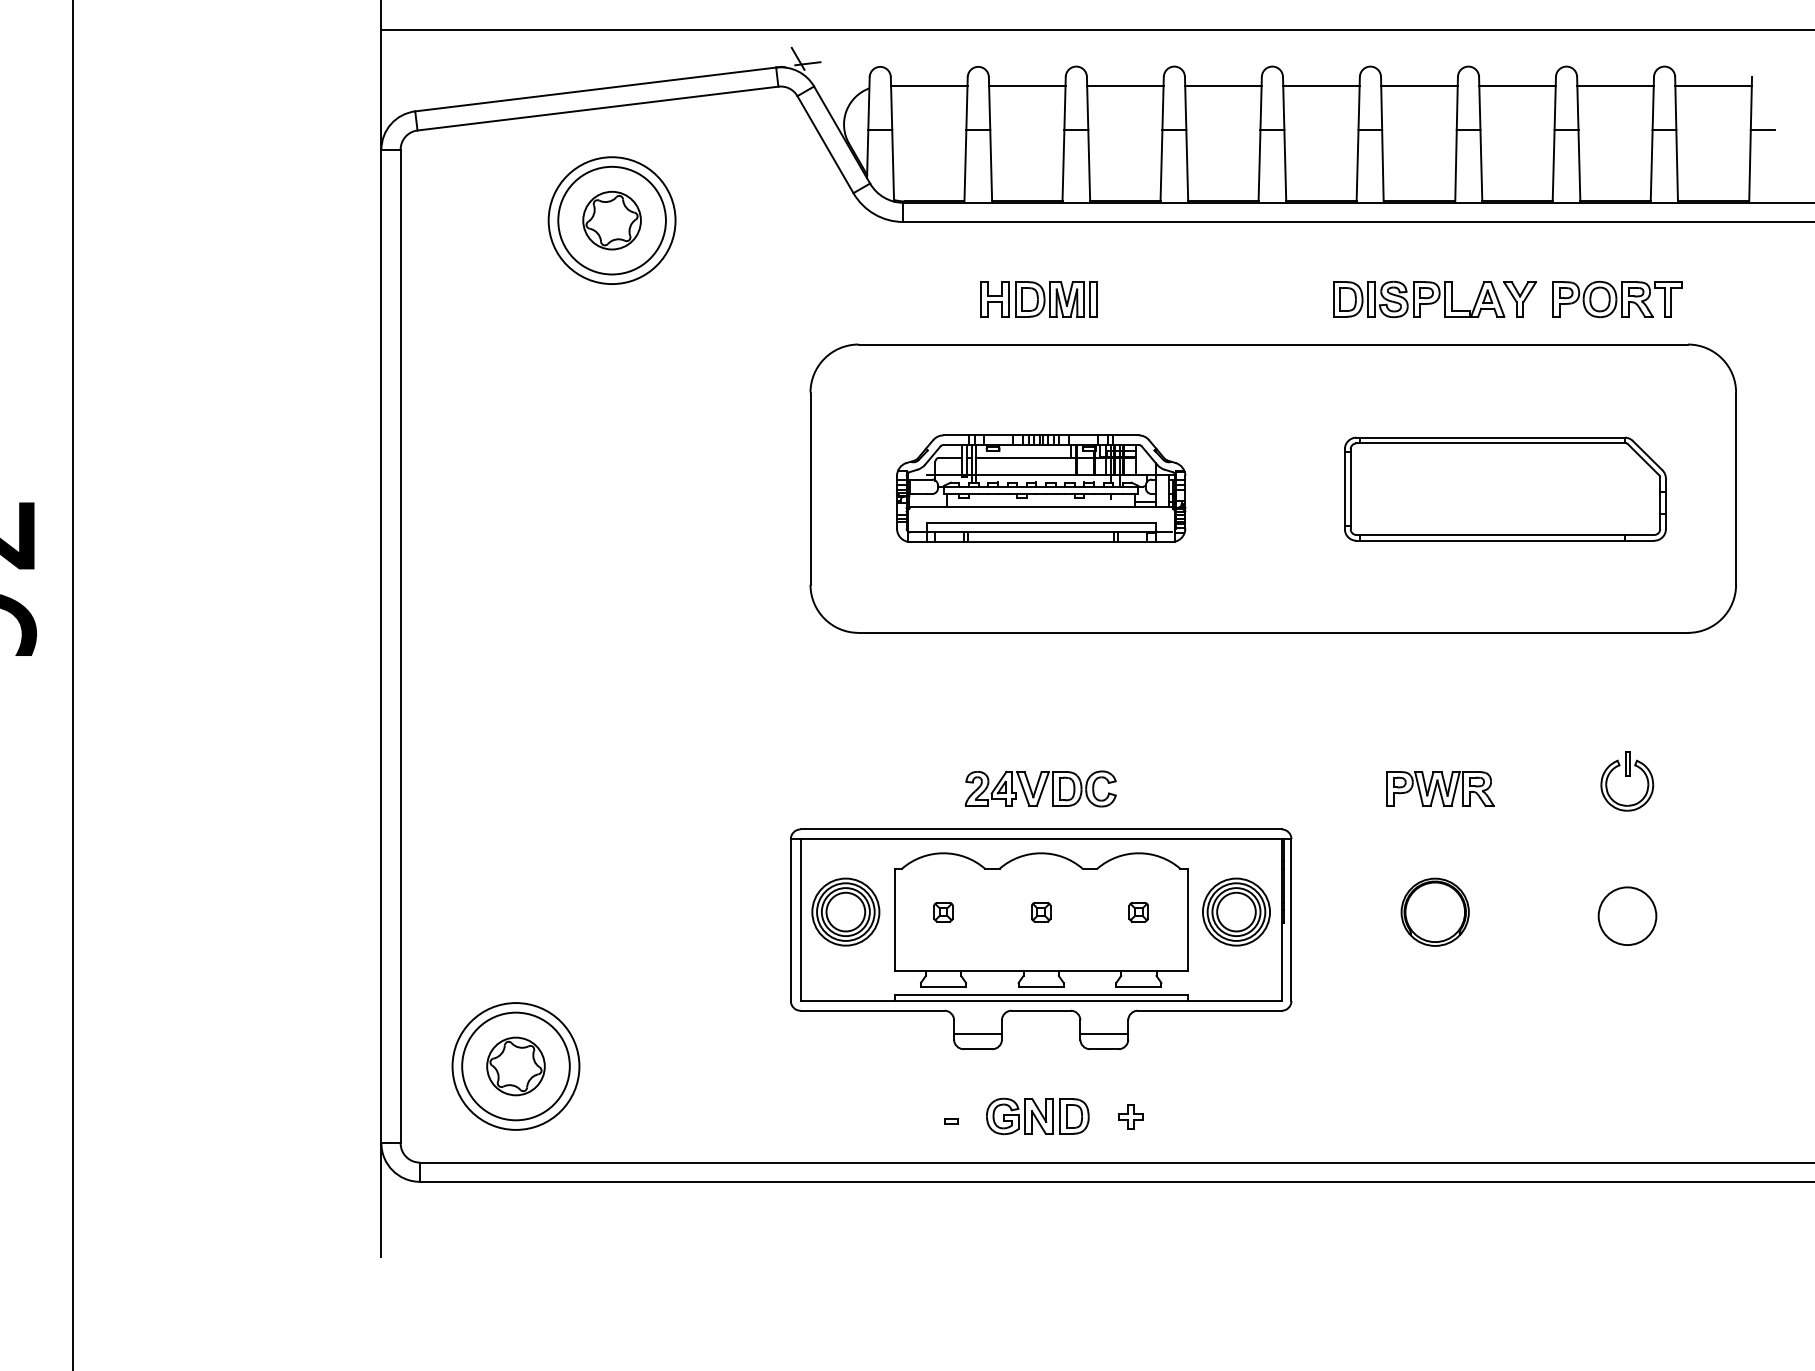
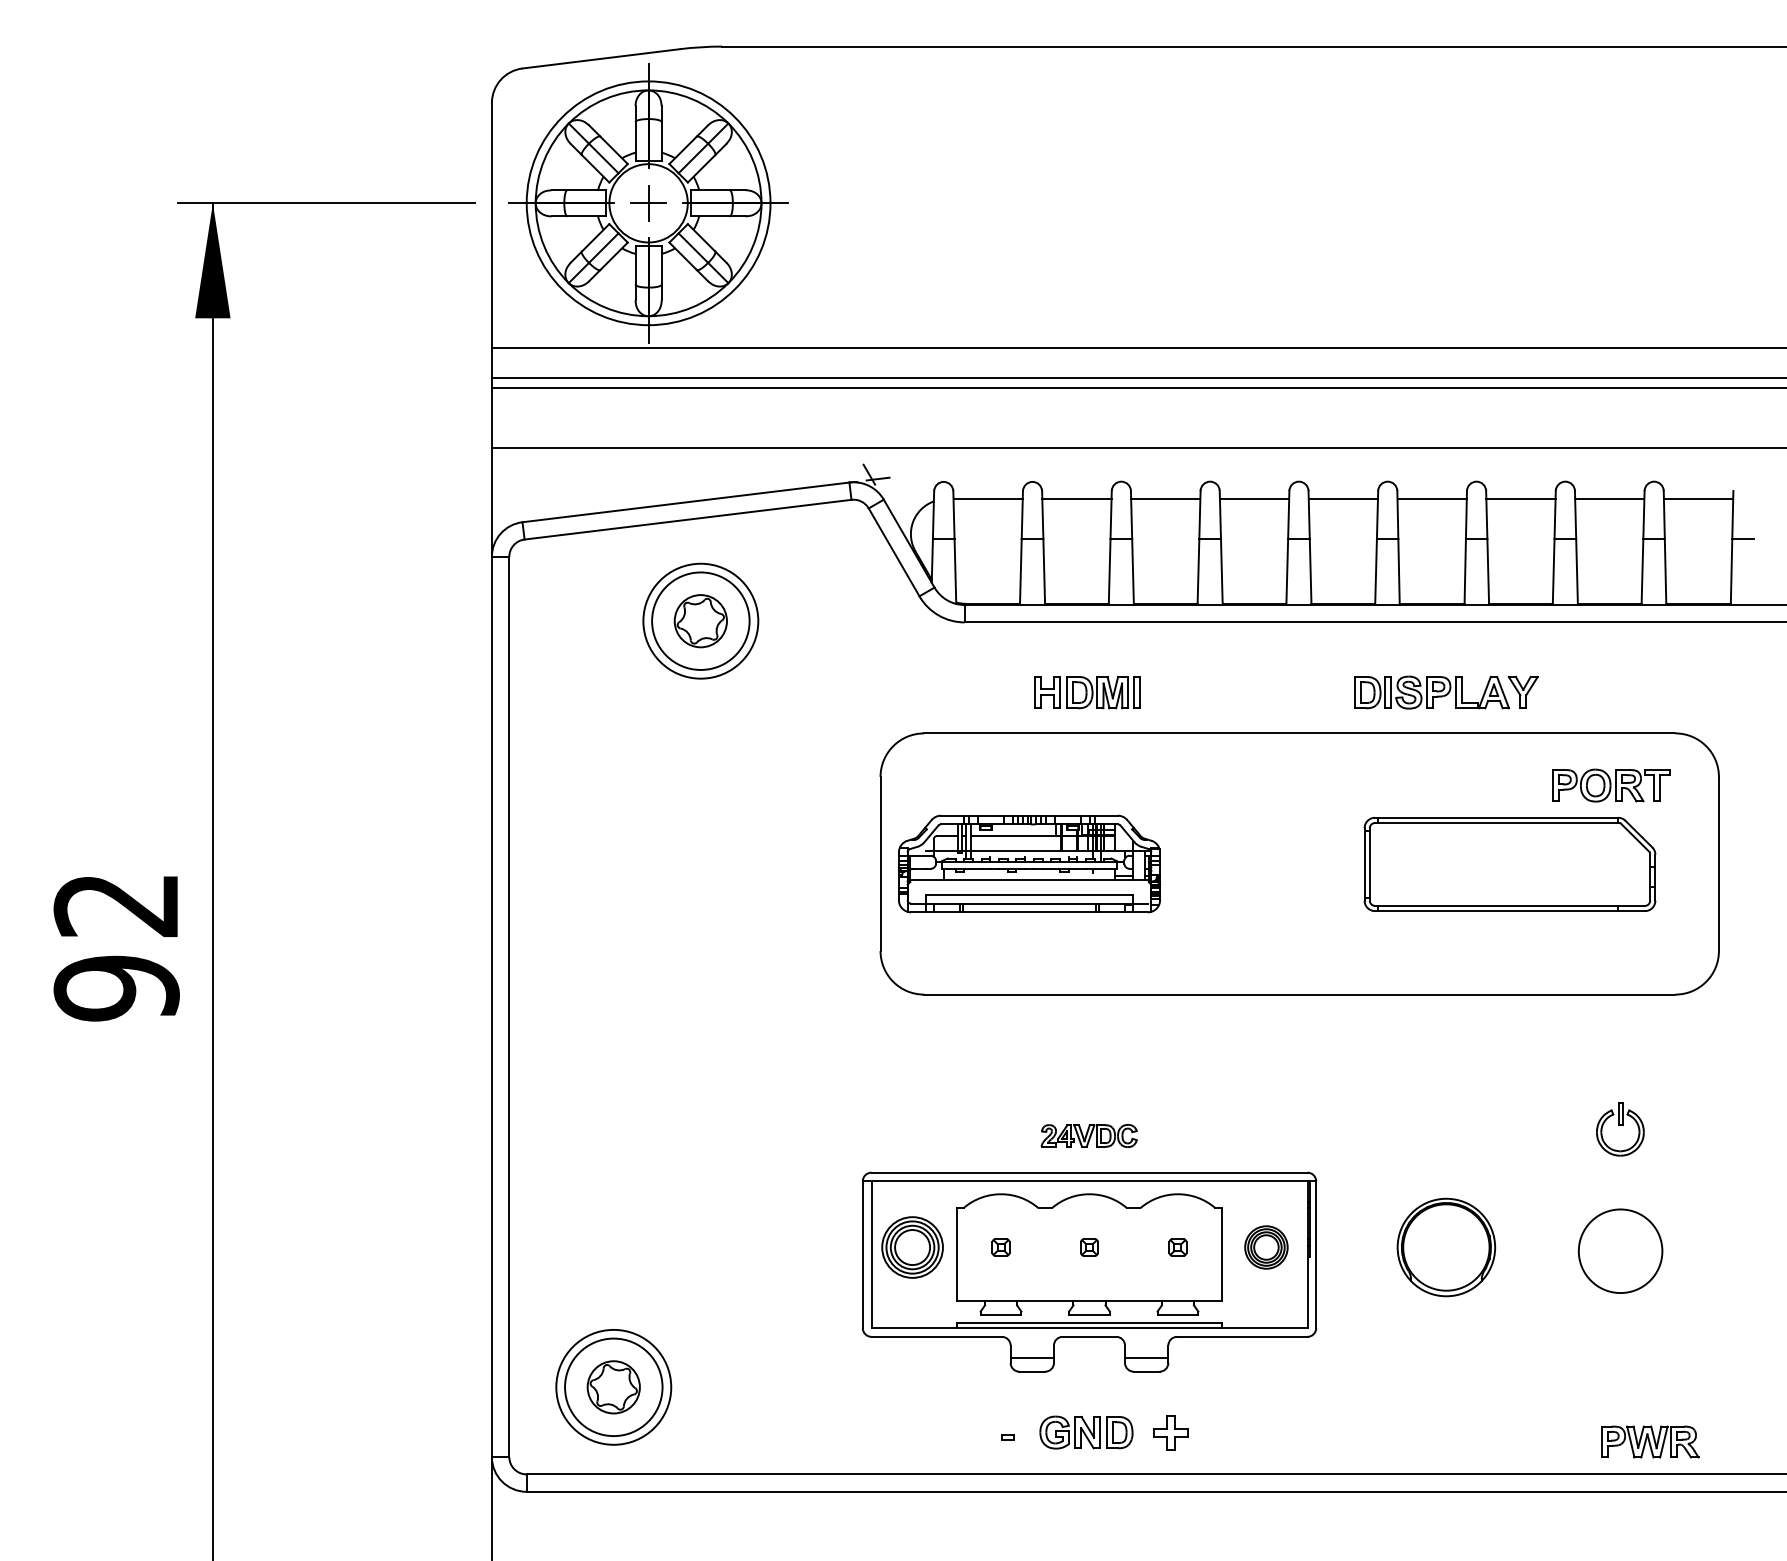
part: (1617, 299) -> (1611, 785), moved
part: (1041, 488) -> (1029, 863), moved
part: (1041, 788) -> (1089, 1135), size x0.7
part: (1440, 788) -> (1650, 1441), moved
part: (1236, 912) -> (1266, 1247), size x0.7
part: (1435, 912) -> (1446, 1247), size x1.6
circle: (1627, 916) -> (1620, 1251), size x1.6
part: (1130, 1117) -> (1170, 1433), size x1.6

